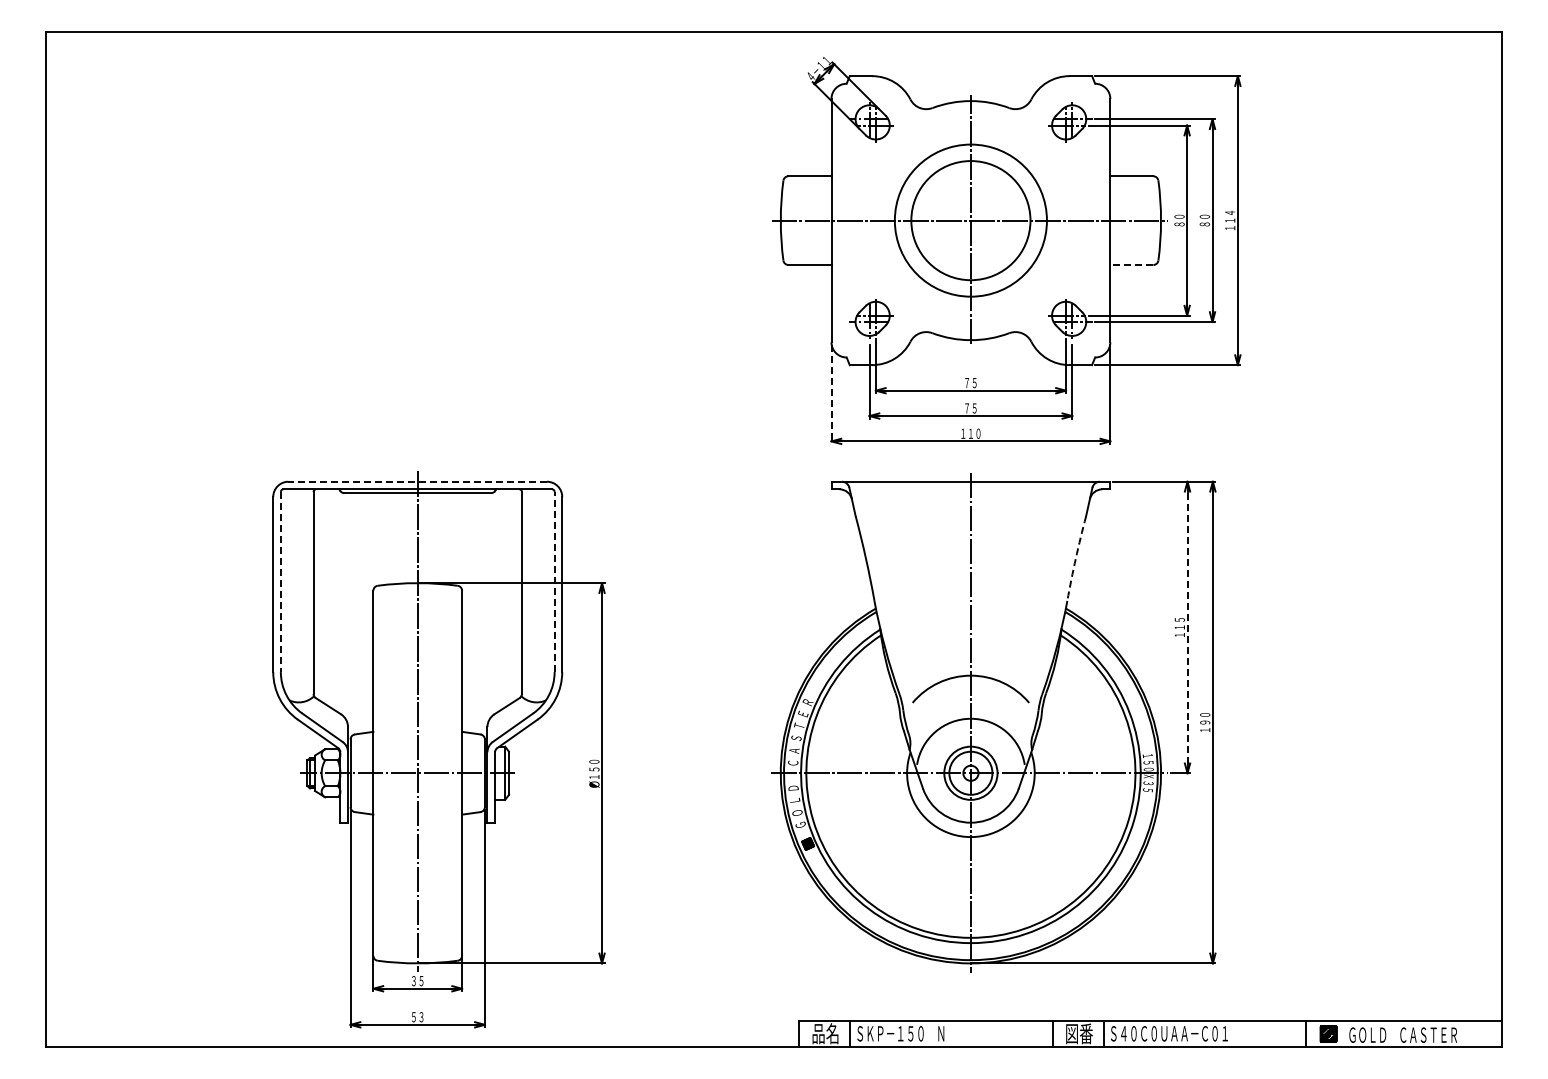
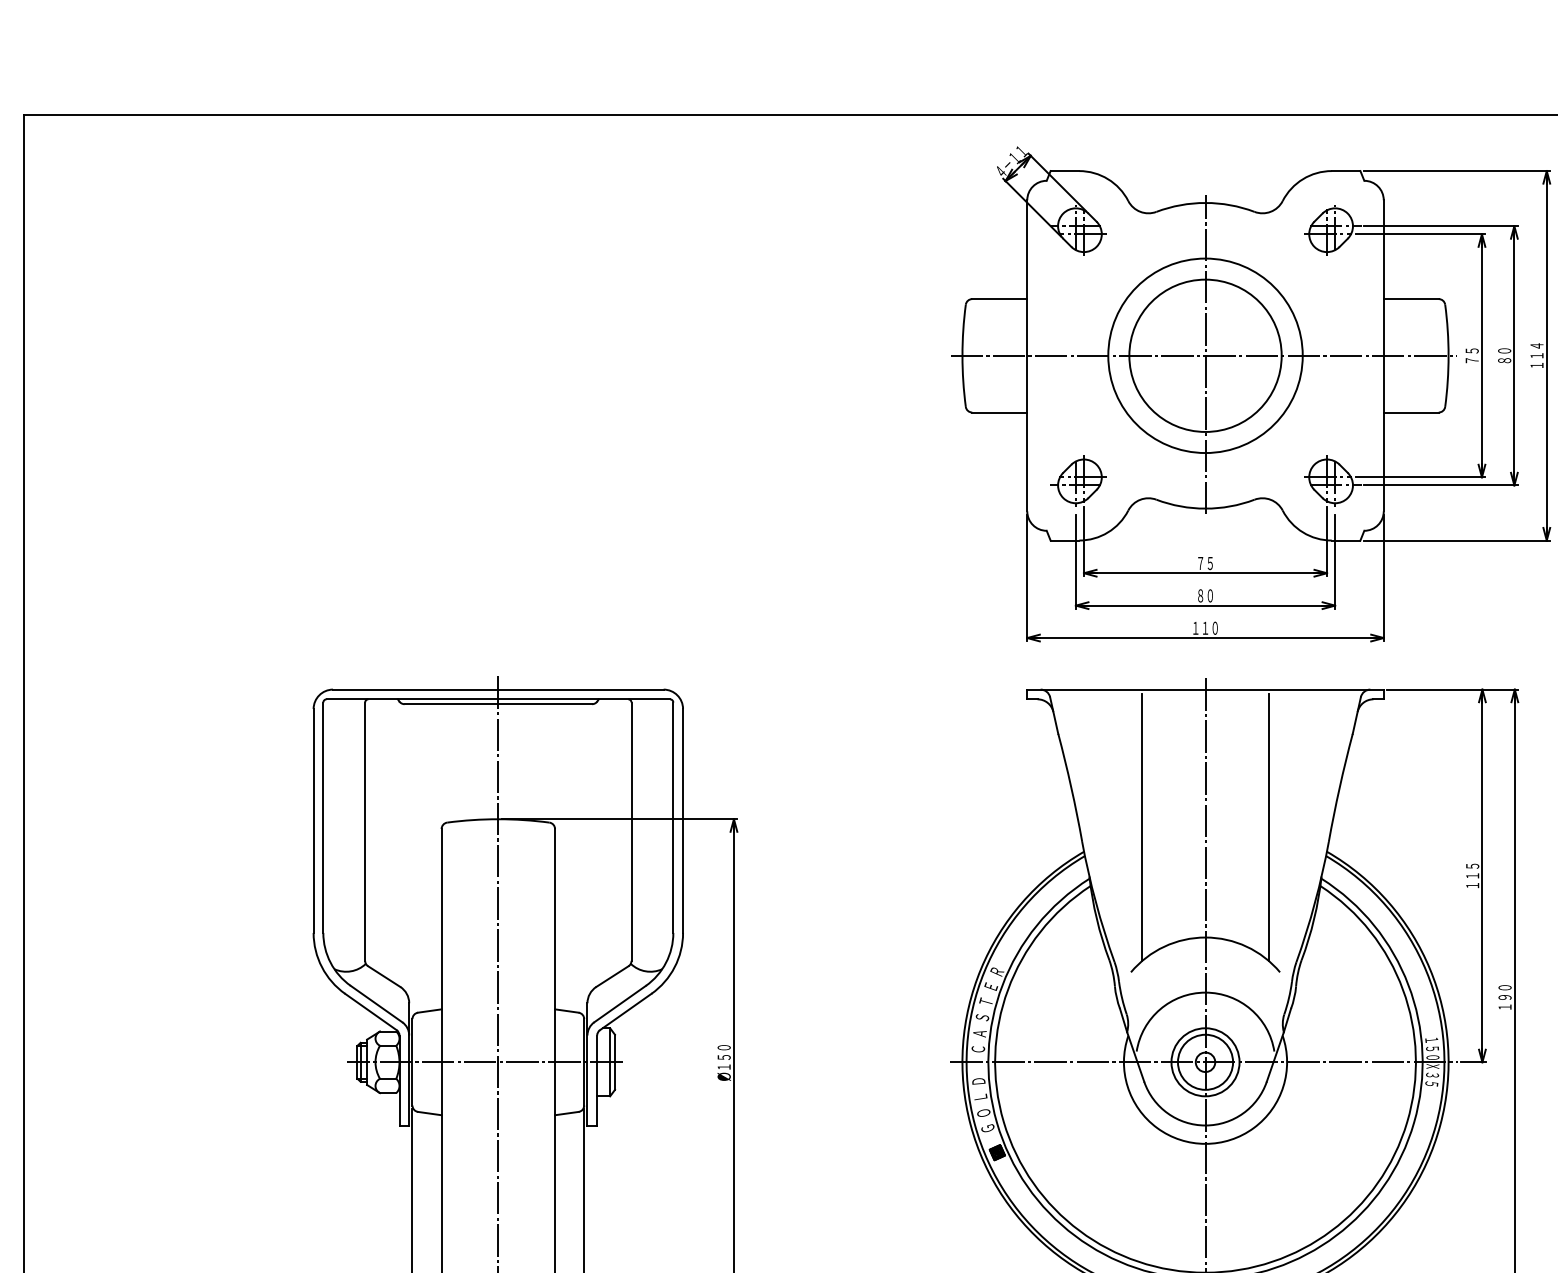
text: (1179, 220) -> (1472, 355), ８０ -> ７５
line: (1131, 265) -> (1410, 413), dashed -> solid
line: (831, 394) -> (1027, 578), dashed -> solid
text: (970, 408) -> (1204, 595), ７５ -> ８０
line: (417, 481) -> (498, 689), dashed -> solid
arc: (1075, 558) -> (1339, 787), dashed -> solid
line: (554, 581) -> (673, 817), dashed -> solid
line: (280, 582) -> (322, 818), dashed -> solid
line: (921, 589) -> (1142, 827), added
line: (1020, 589) -> (1268, 827), added
line: (1187, 627) -> (1482, 875), dashed -> solid

